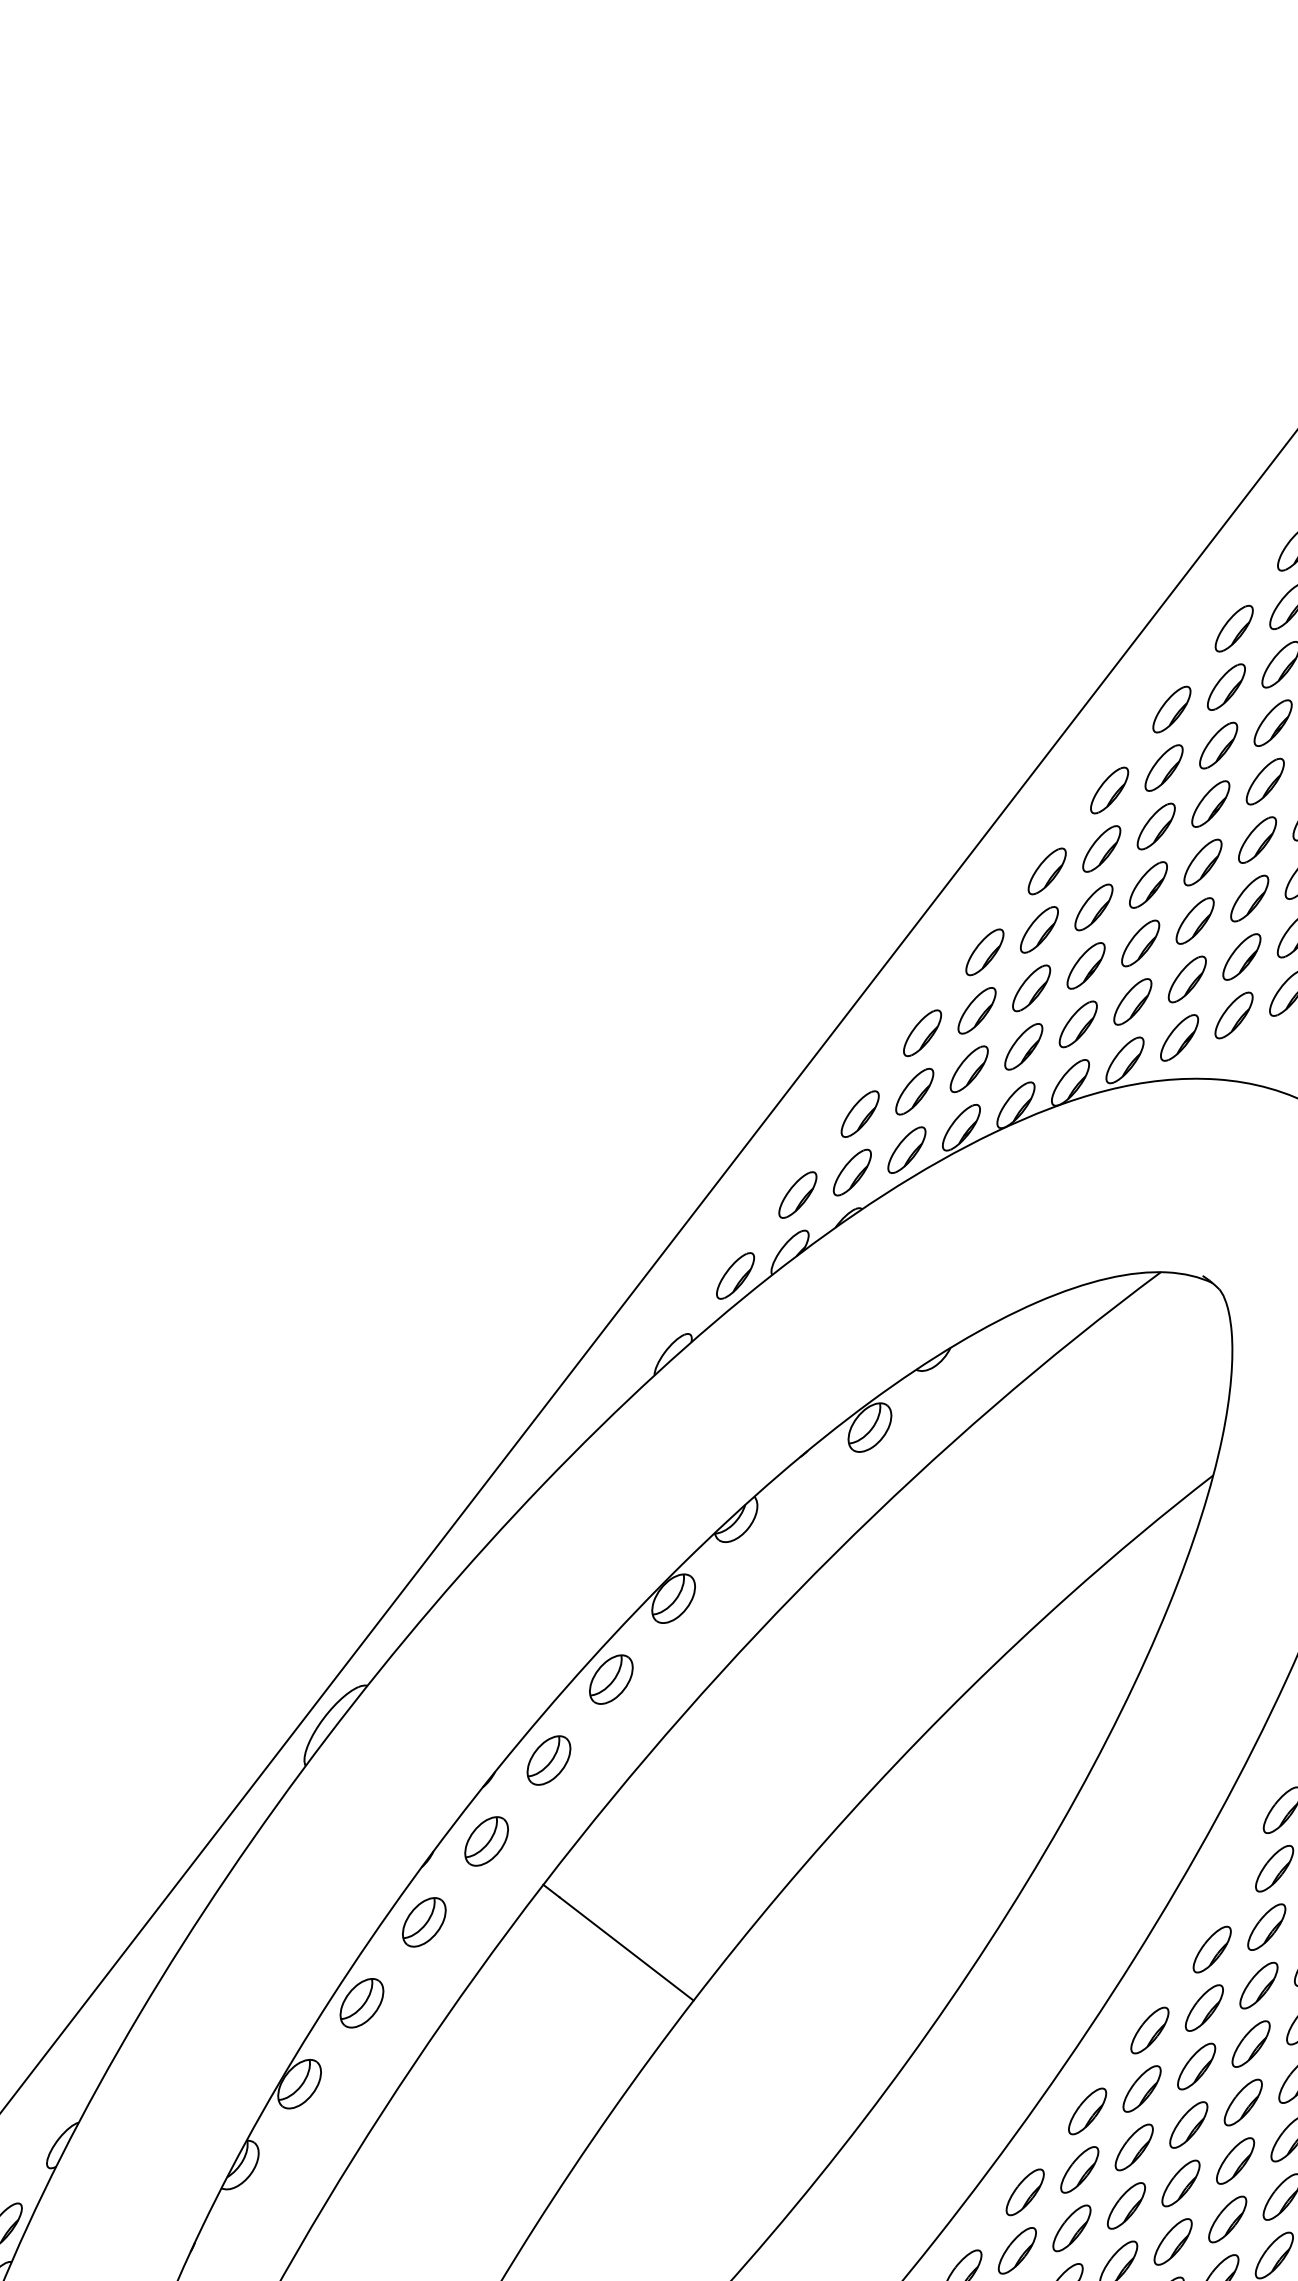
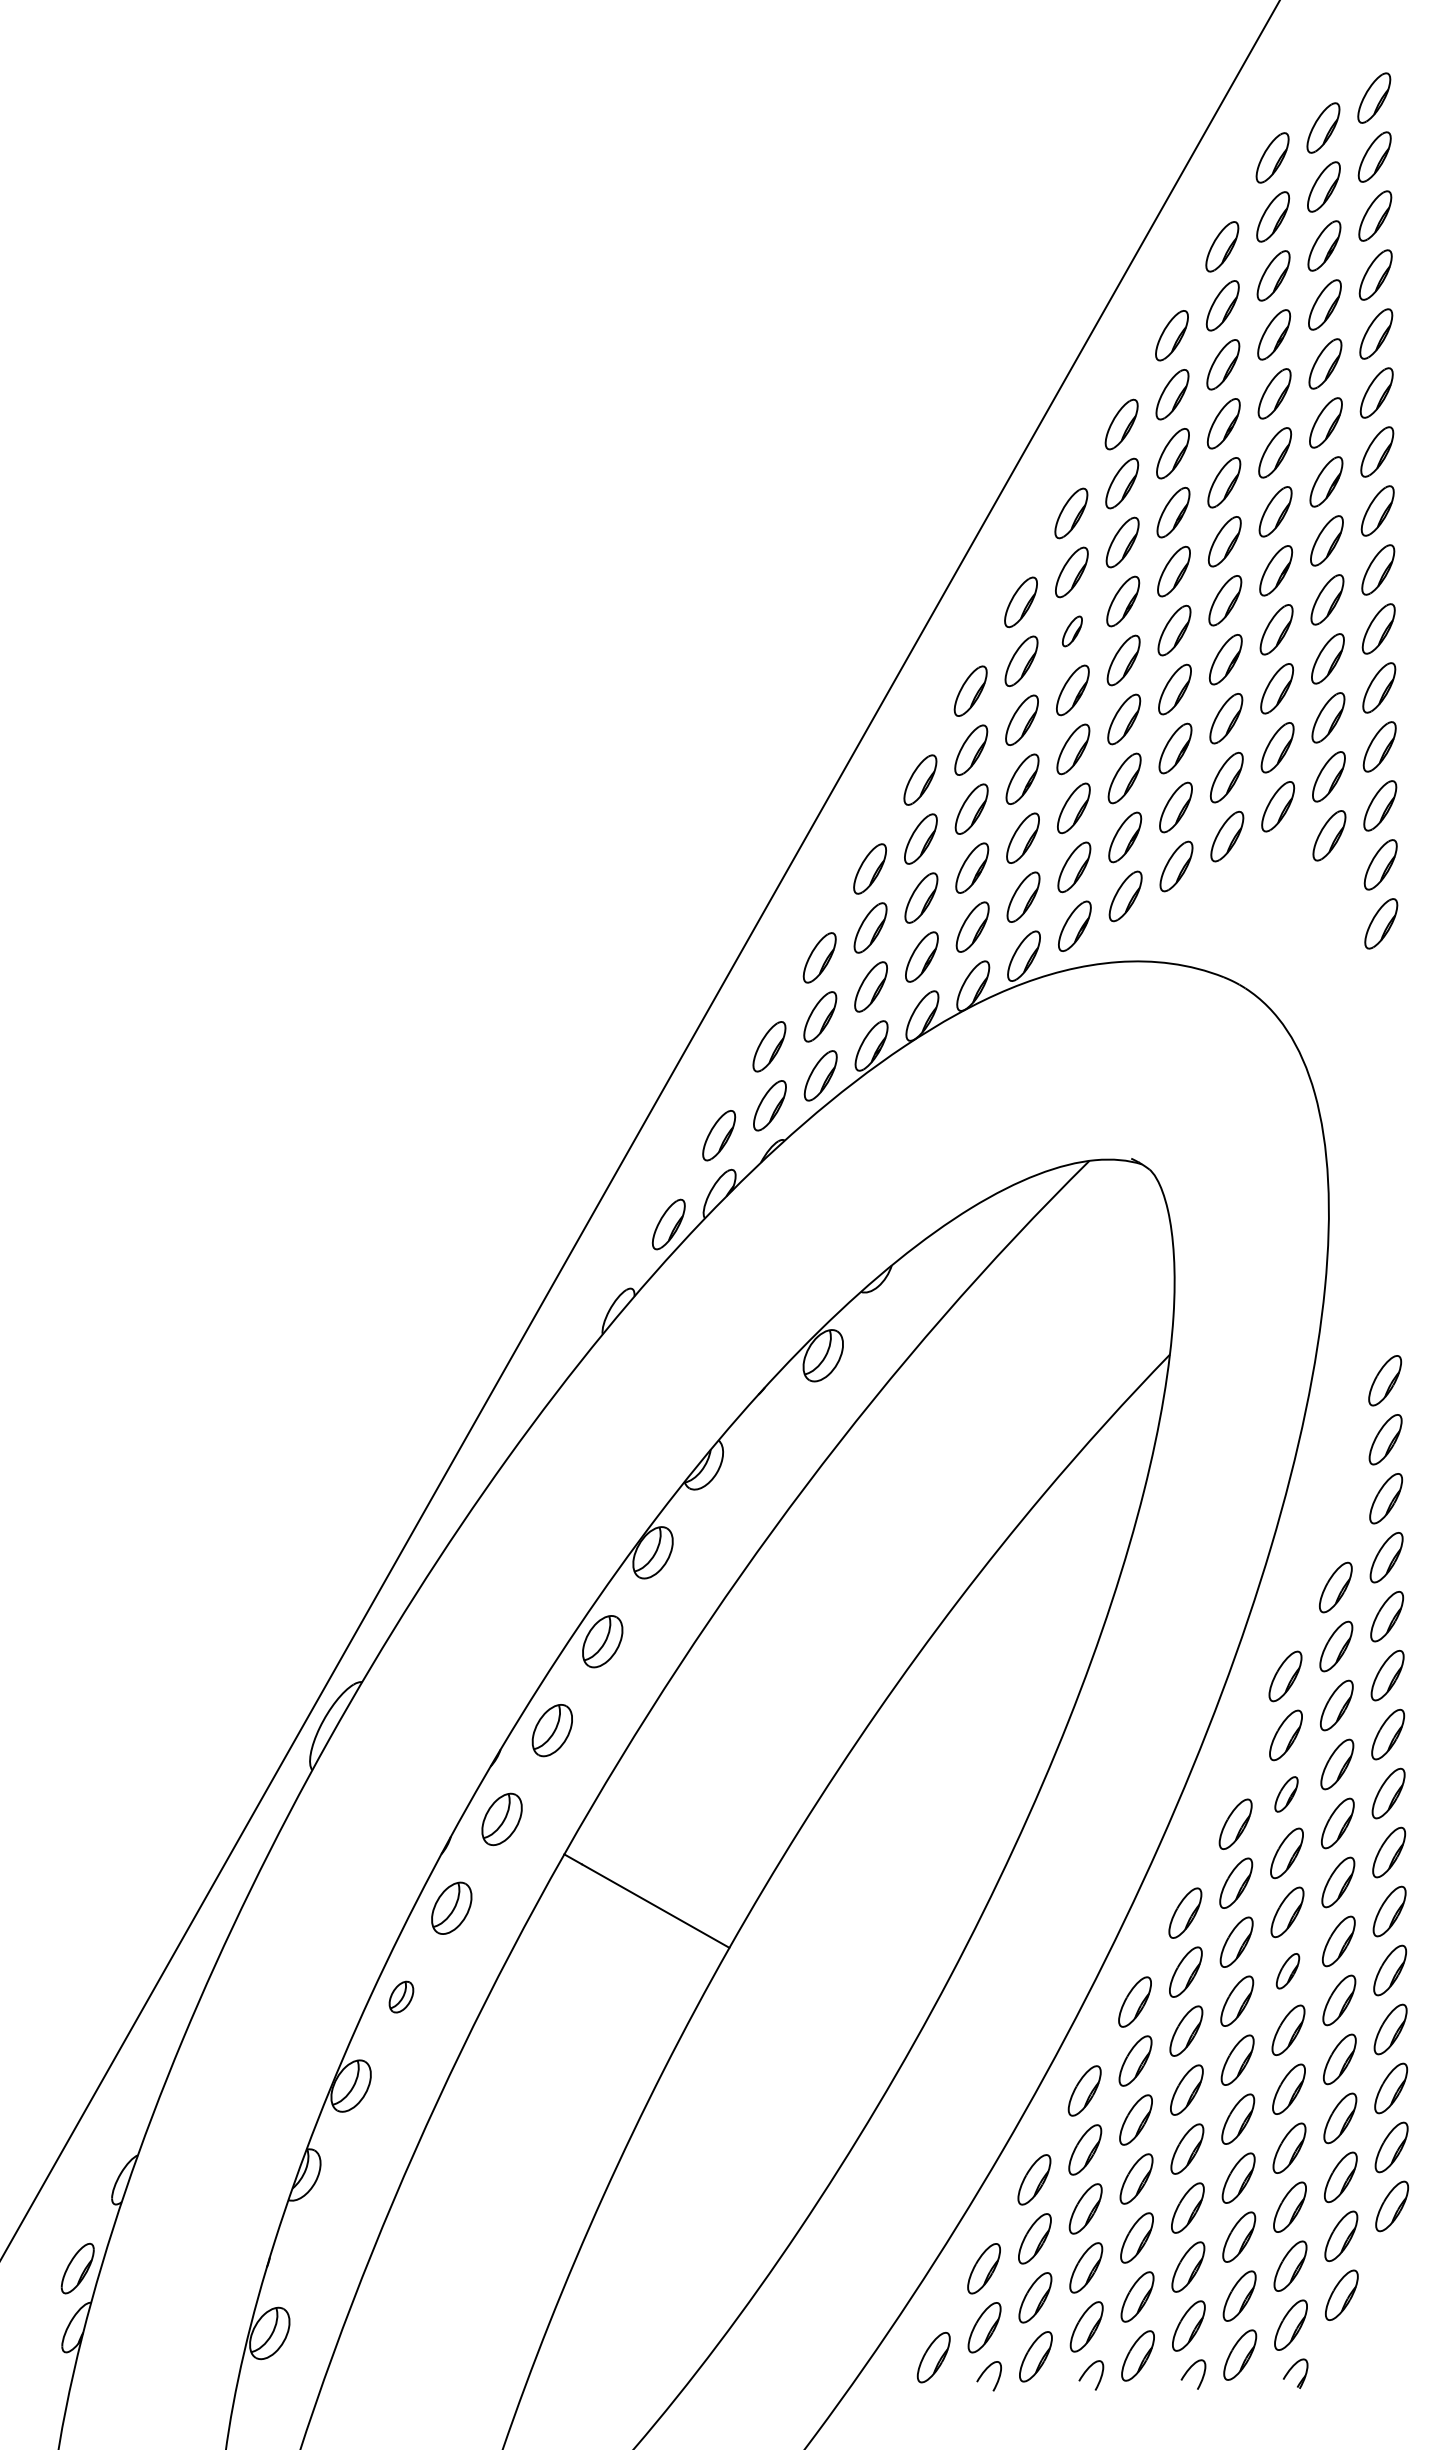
part: (1218, 745) -> (1072, 631), size x0.6
part: (1266, 1927) -> (1286, 1794), size x0.7
part: (362, 2002) -> (401, 1996), size x0.6
part: (1242, 2101) -> (1287, 1970), size x0.7

